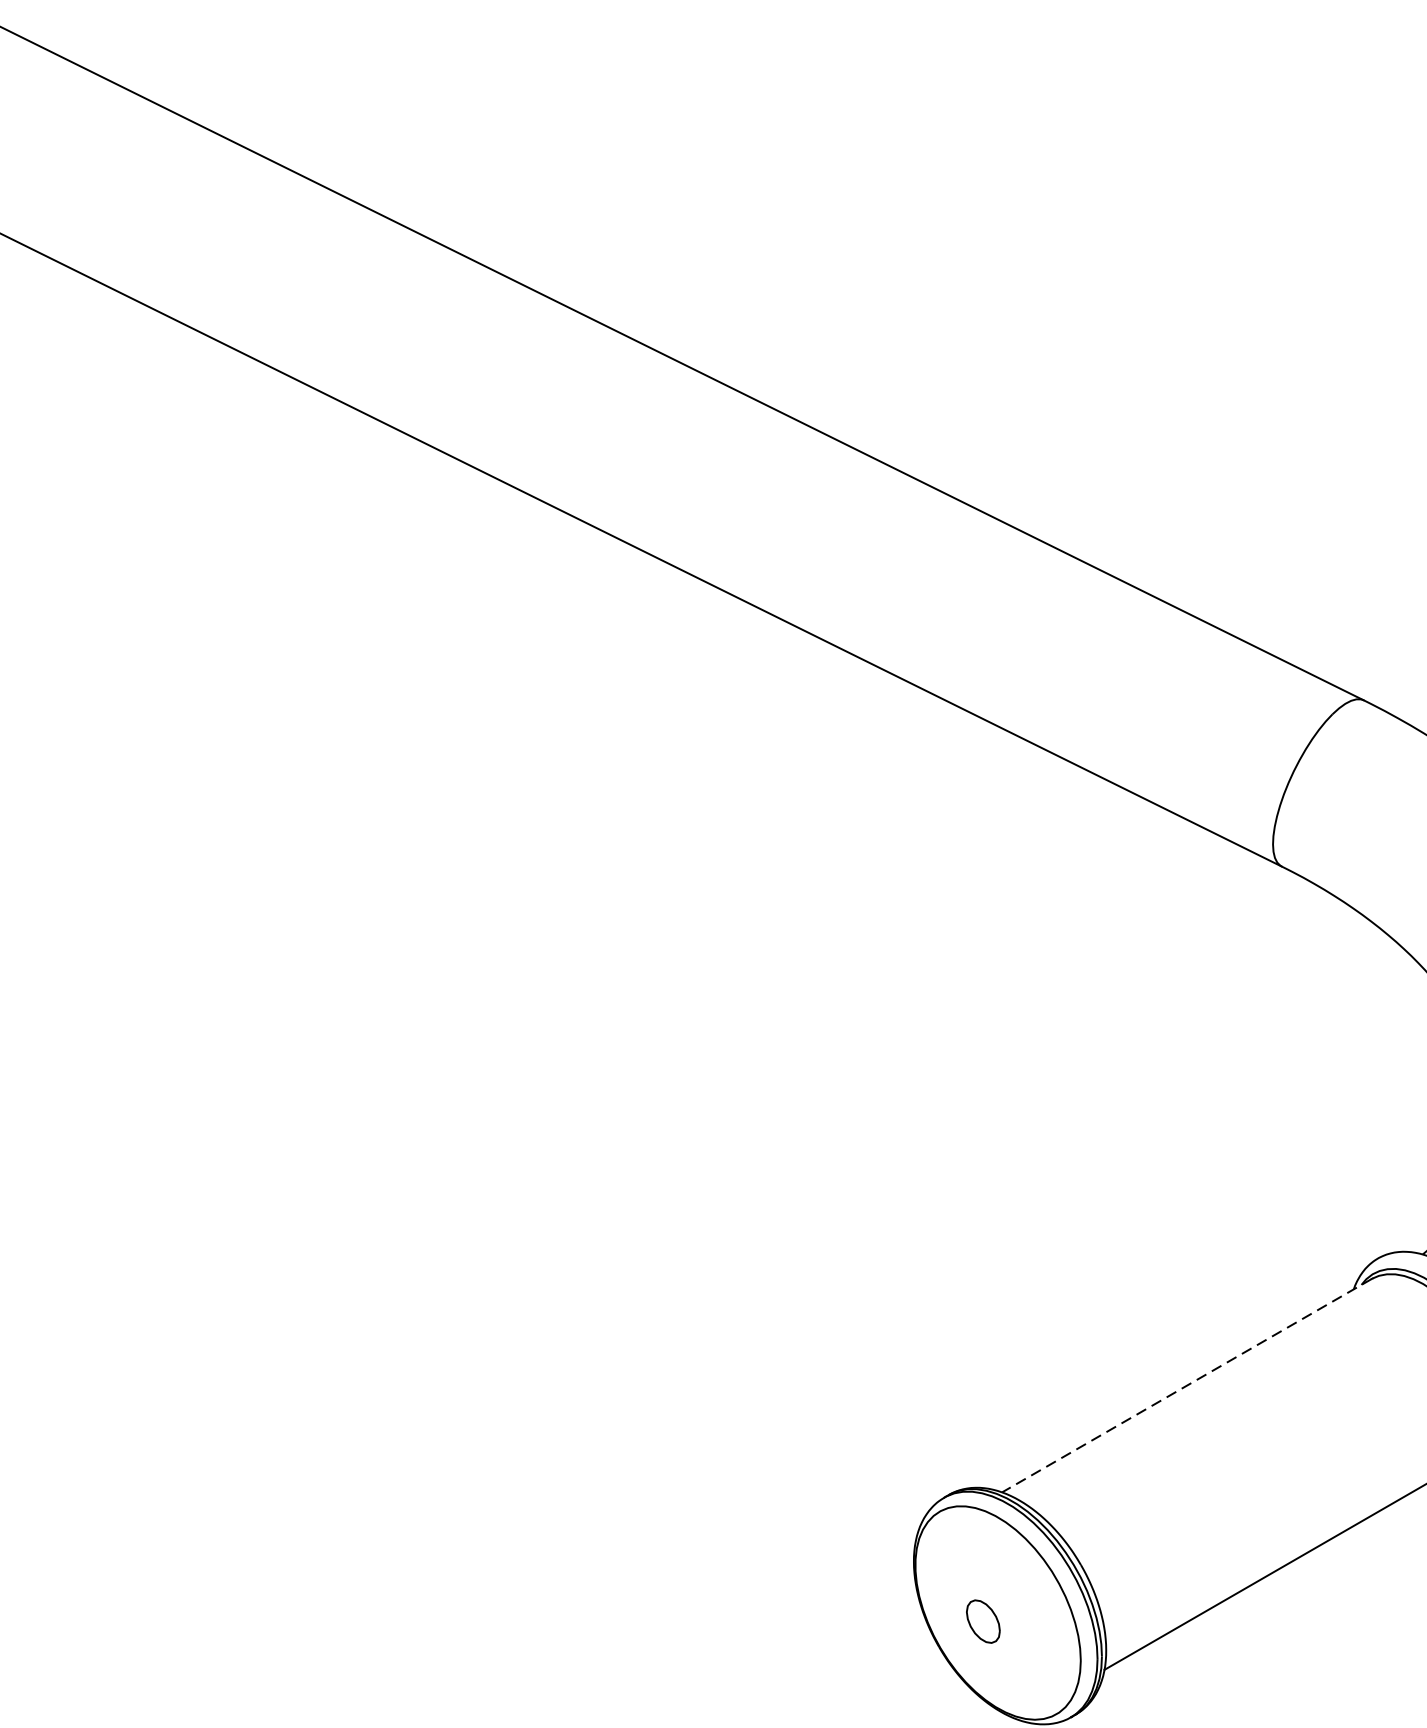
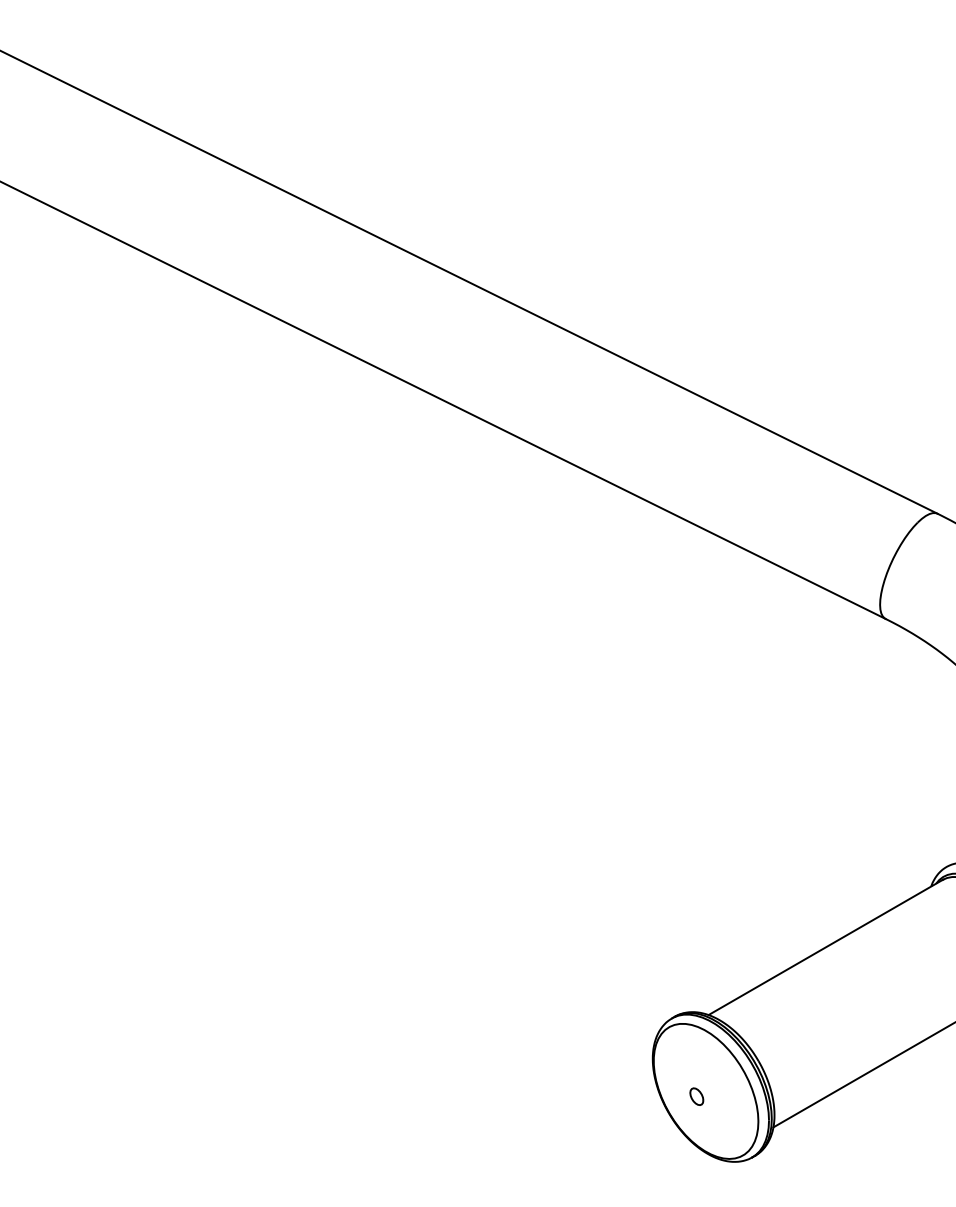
line: (1186, 1385) -> (825, 947), dashed -> solid
part: (982, 1621) -> (696, 1096), size x0.62

